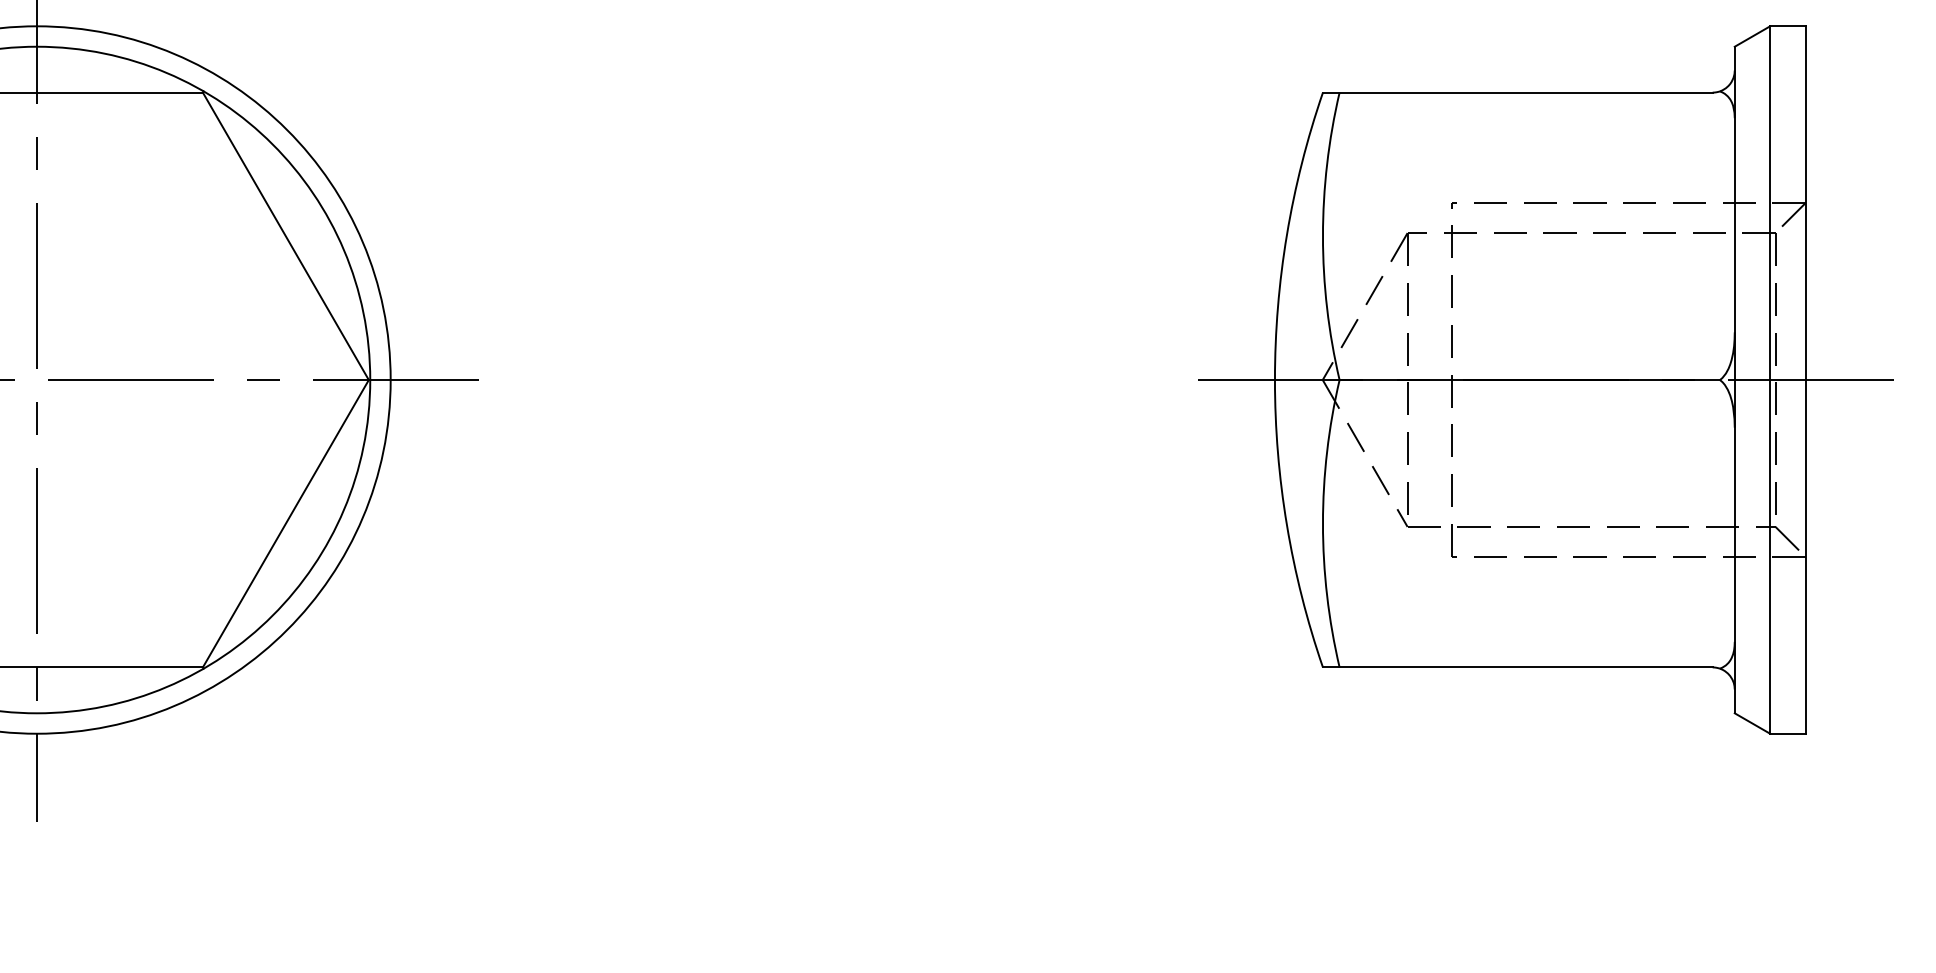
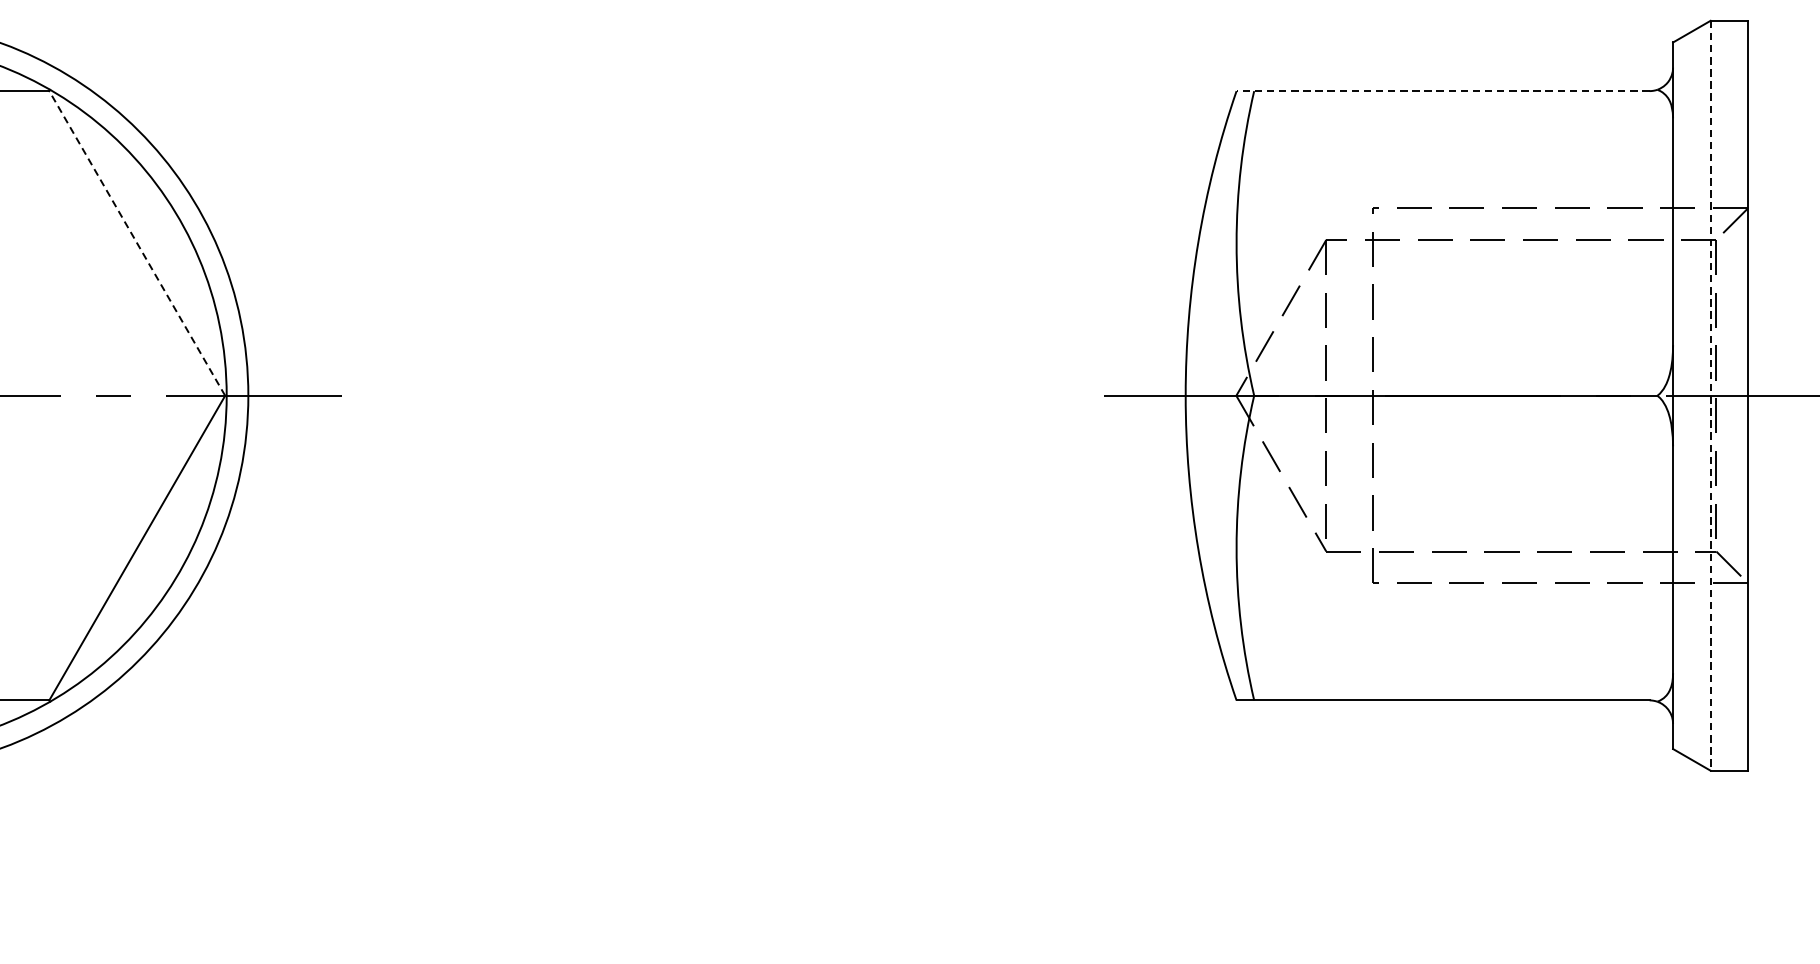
line: (1517, 92) -> (1442, 90), solid -> dashed
line: (285, 236) -> (136, 243), solid -> dashed
line: (1770, 380) -> (1710, 396), solid -> dashed

